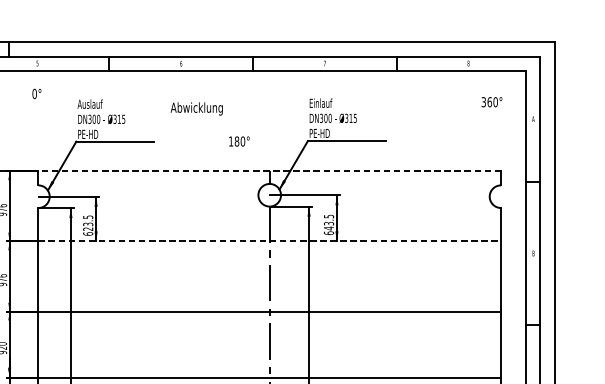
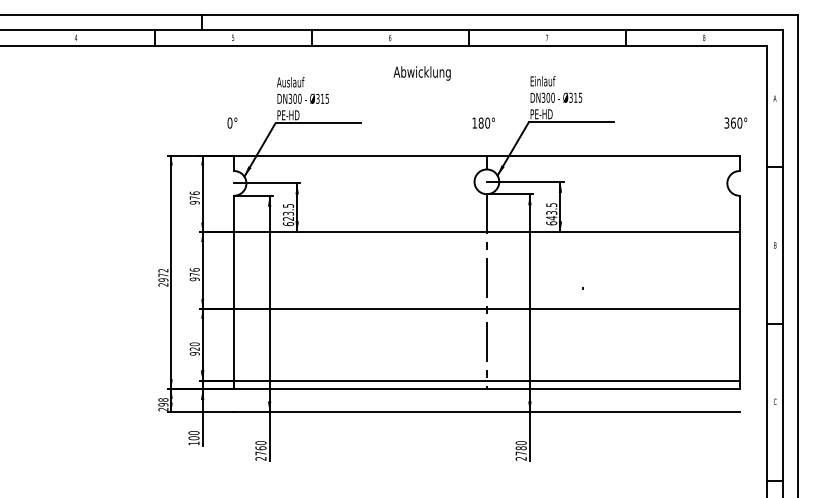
text: (36, 93) -> (232, 122), moved
text: (491, 101) -> (735, 122), moved
text: (196, 108) -> (421, 73), moved
text: (239, 140) -> (483, 122), moved
line: (269, 171) -> (486, 155), dashed -> solid
line: (269, 241) -> (486, 232), dashed -> solid

